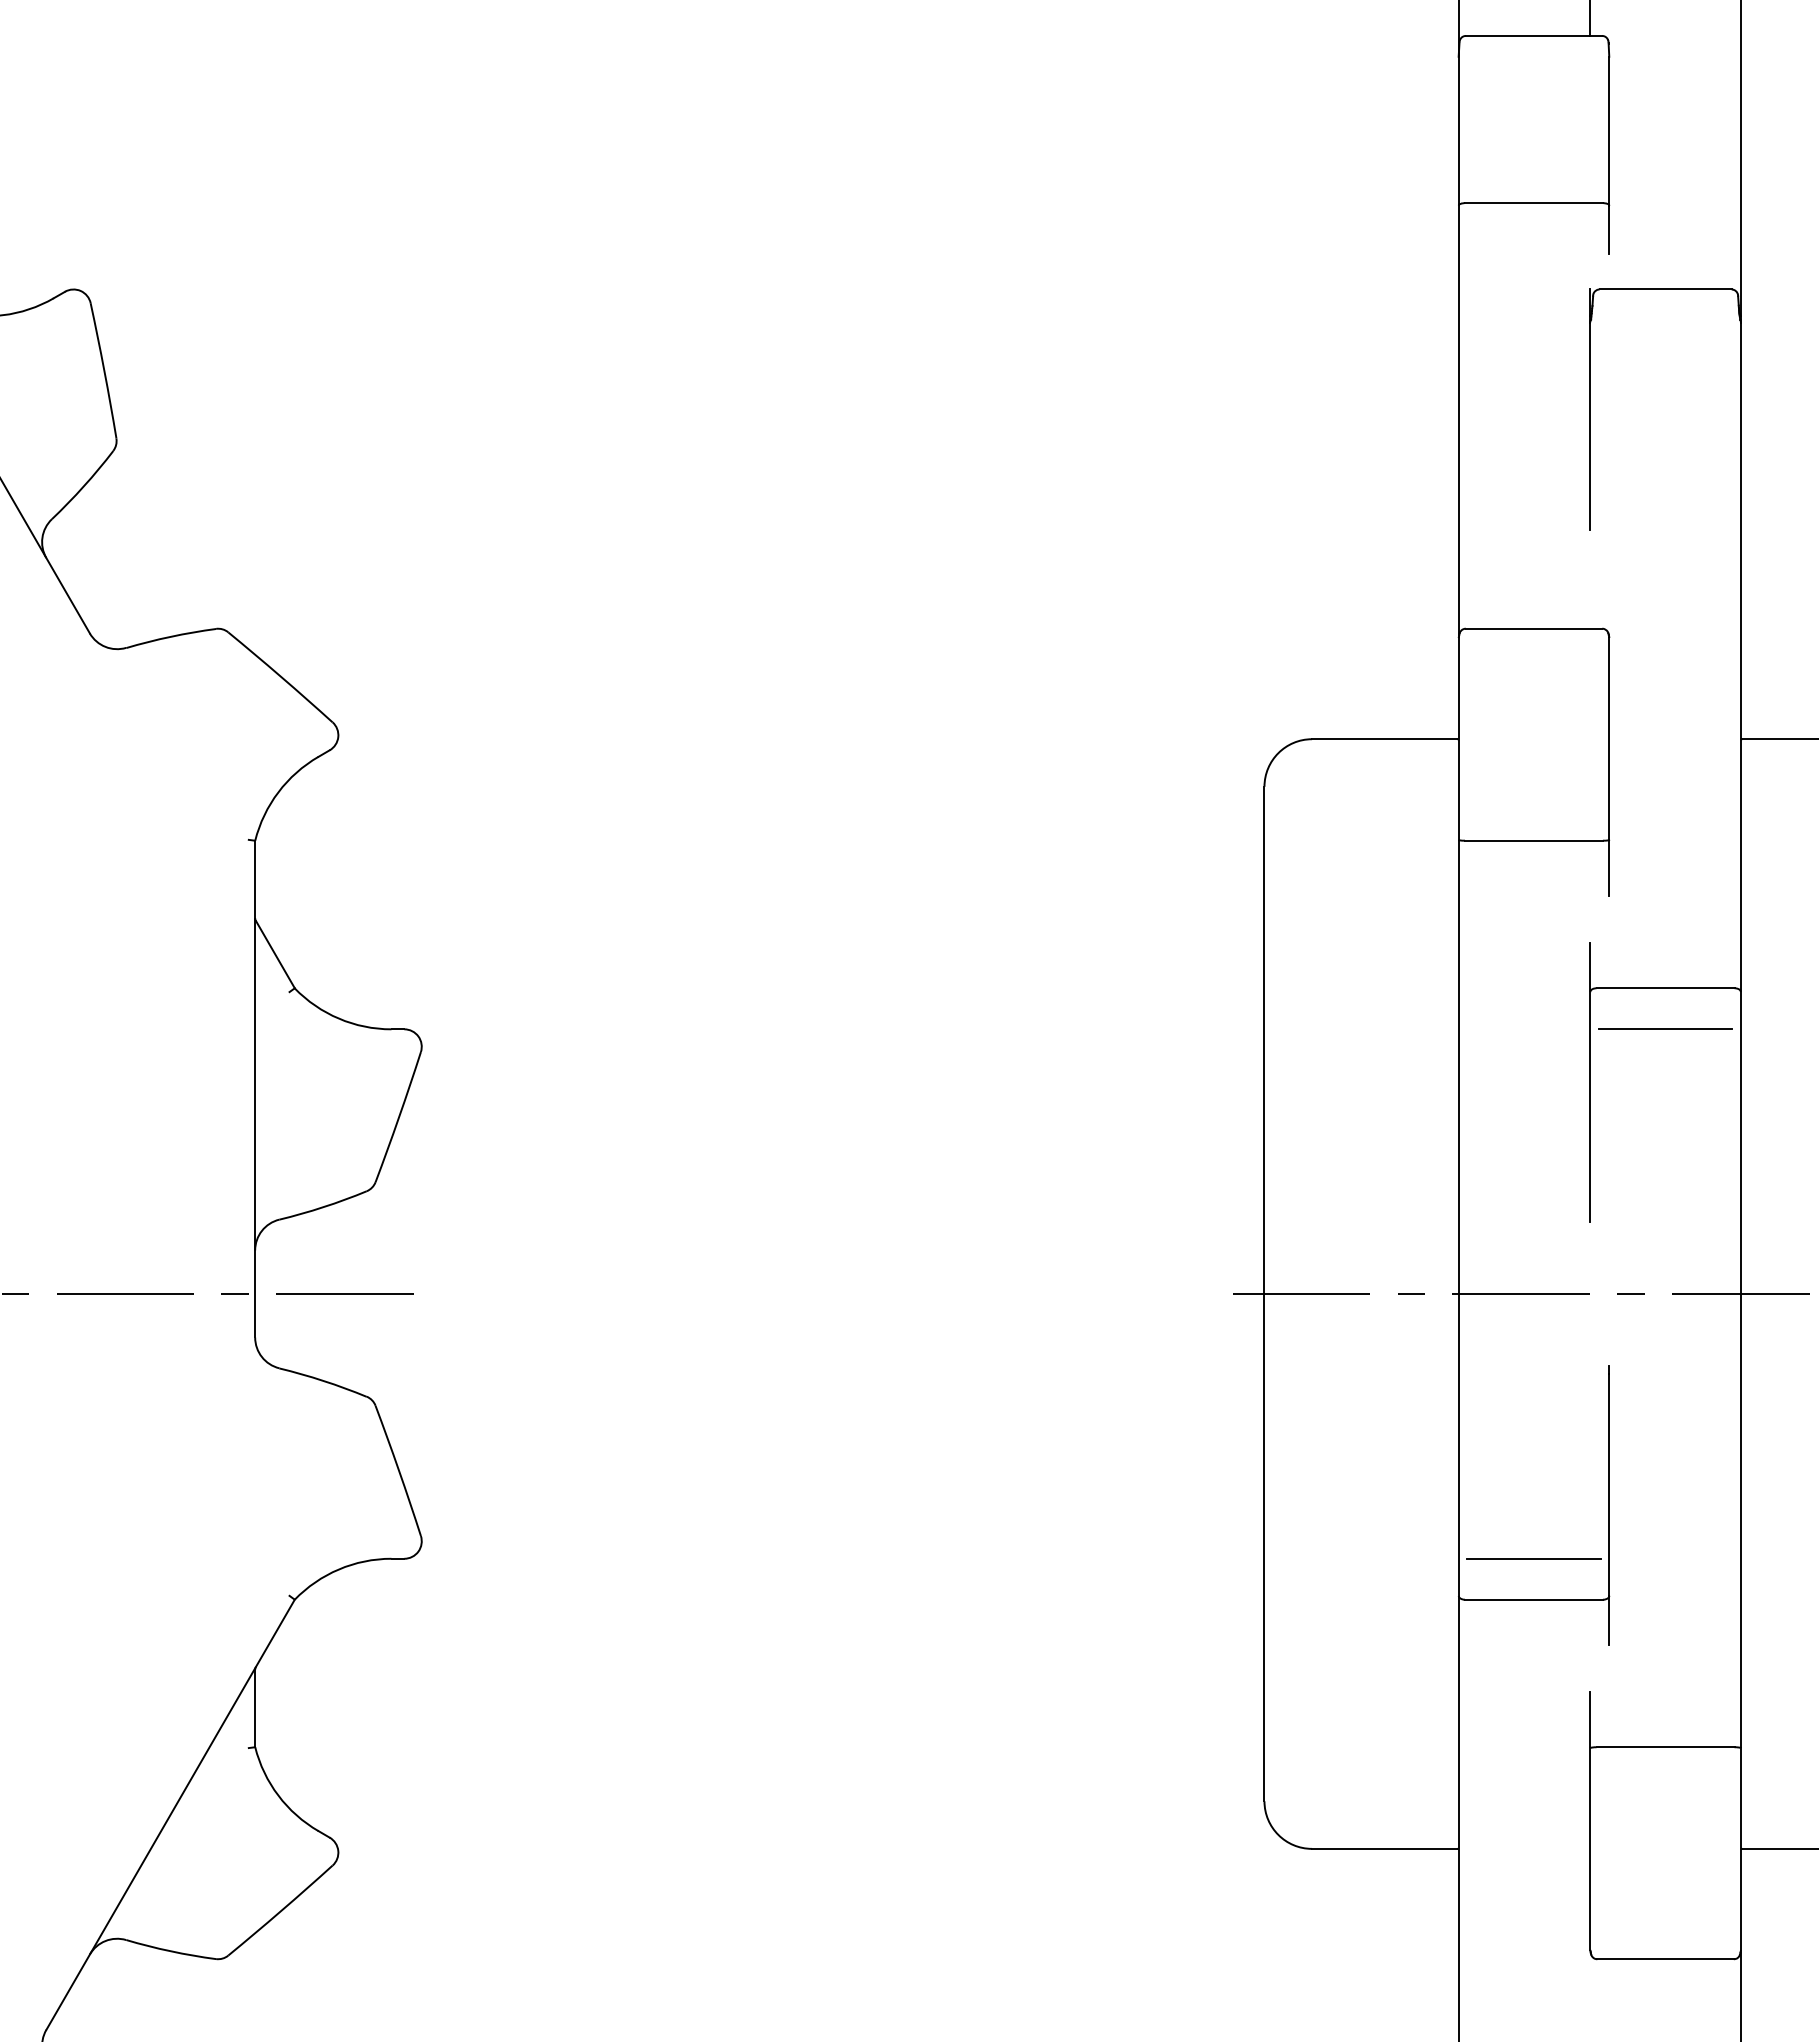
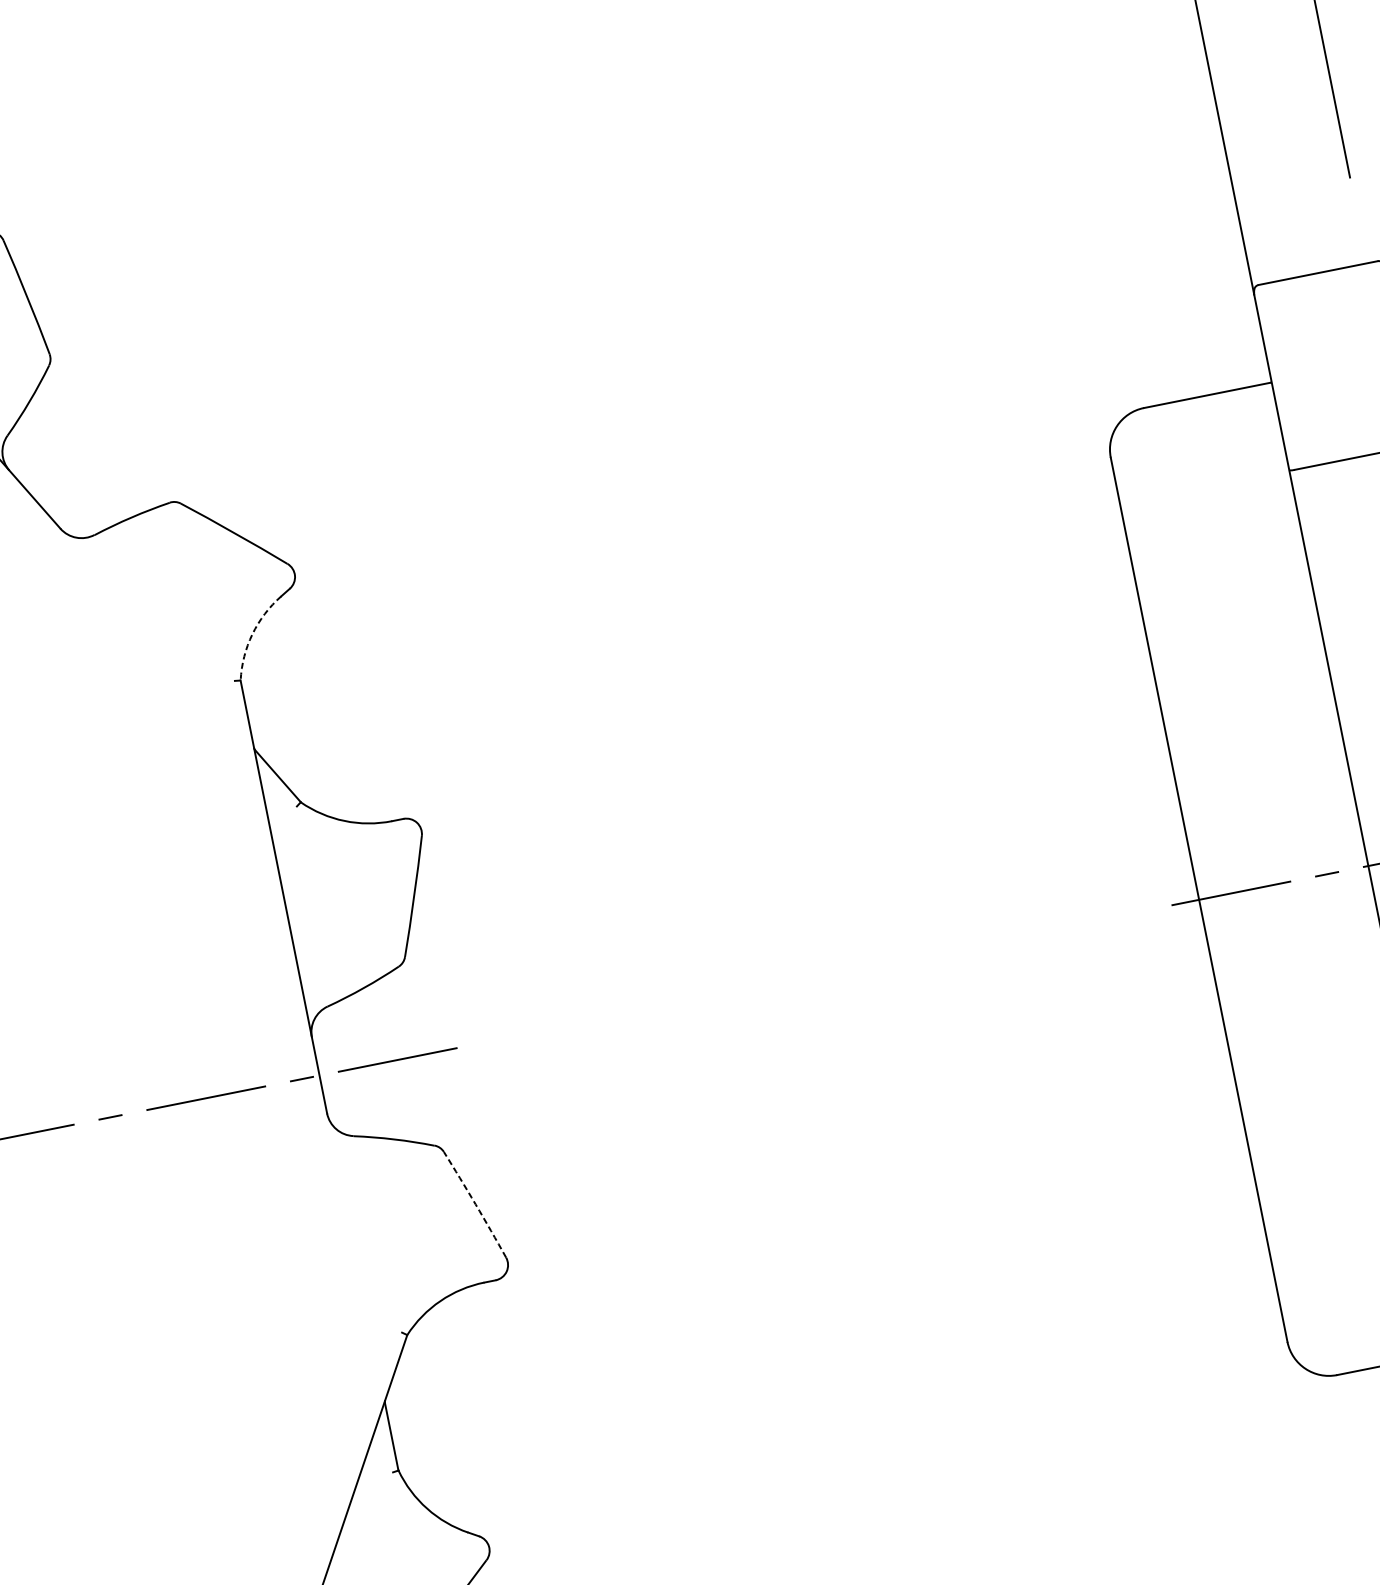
arc: (278, 792) -> (252, 634), solid -> dashed
arc: (399, 1470) -> (476, 1204), solid -> dashed

